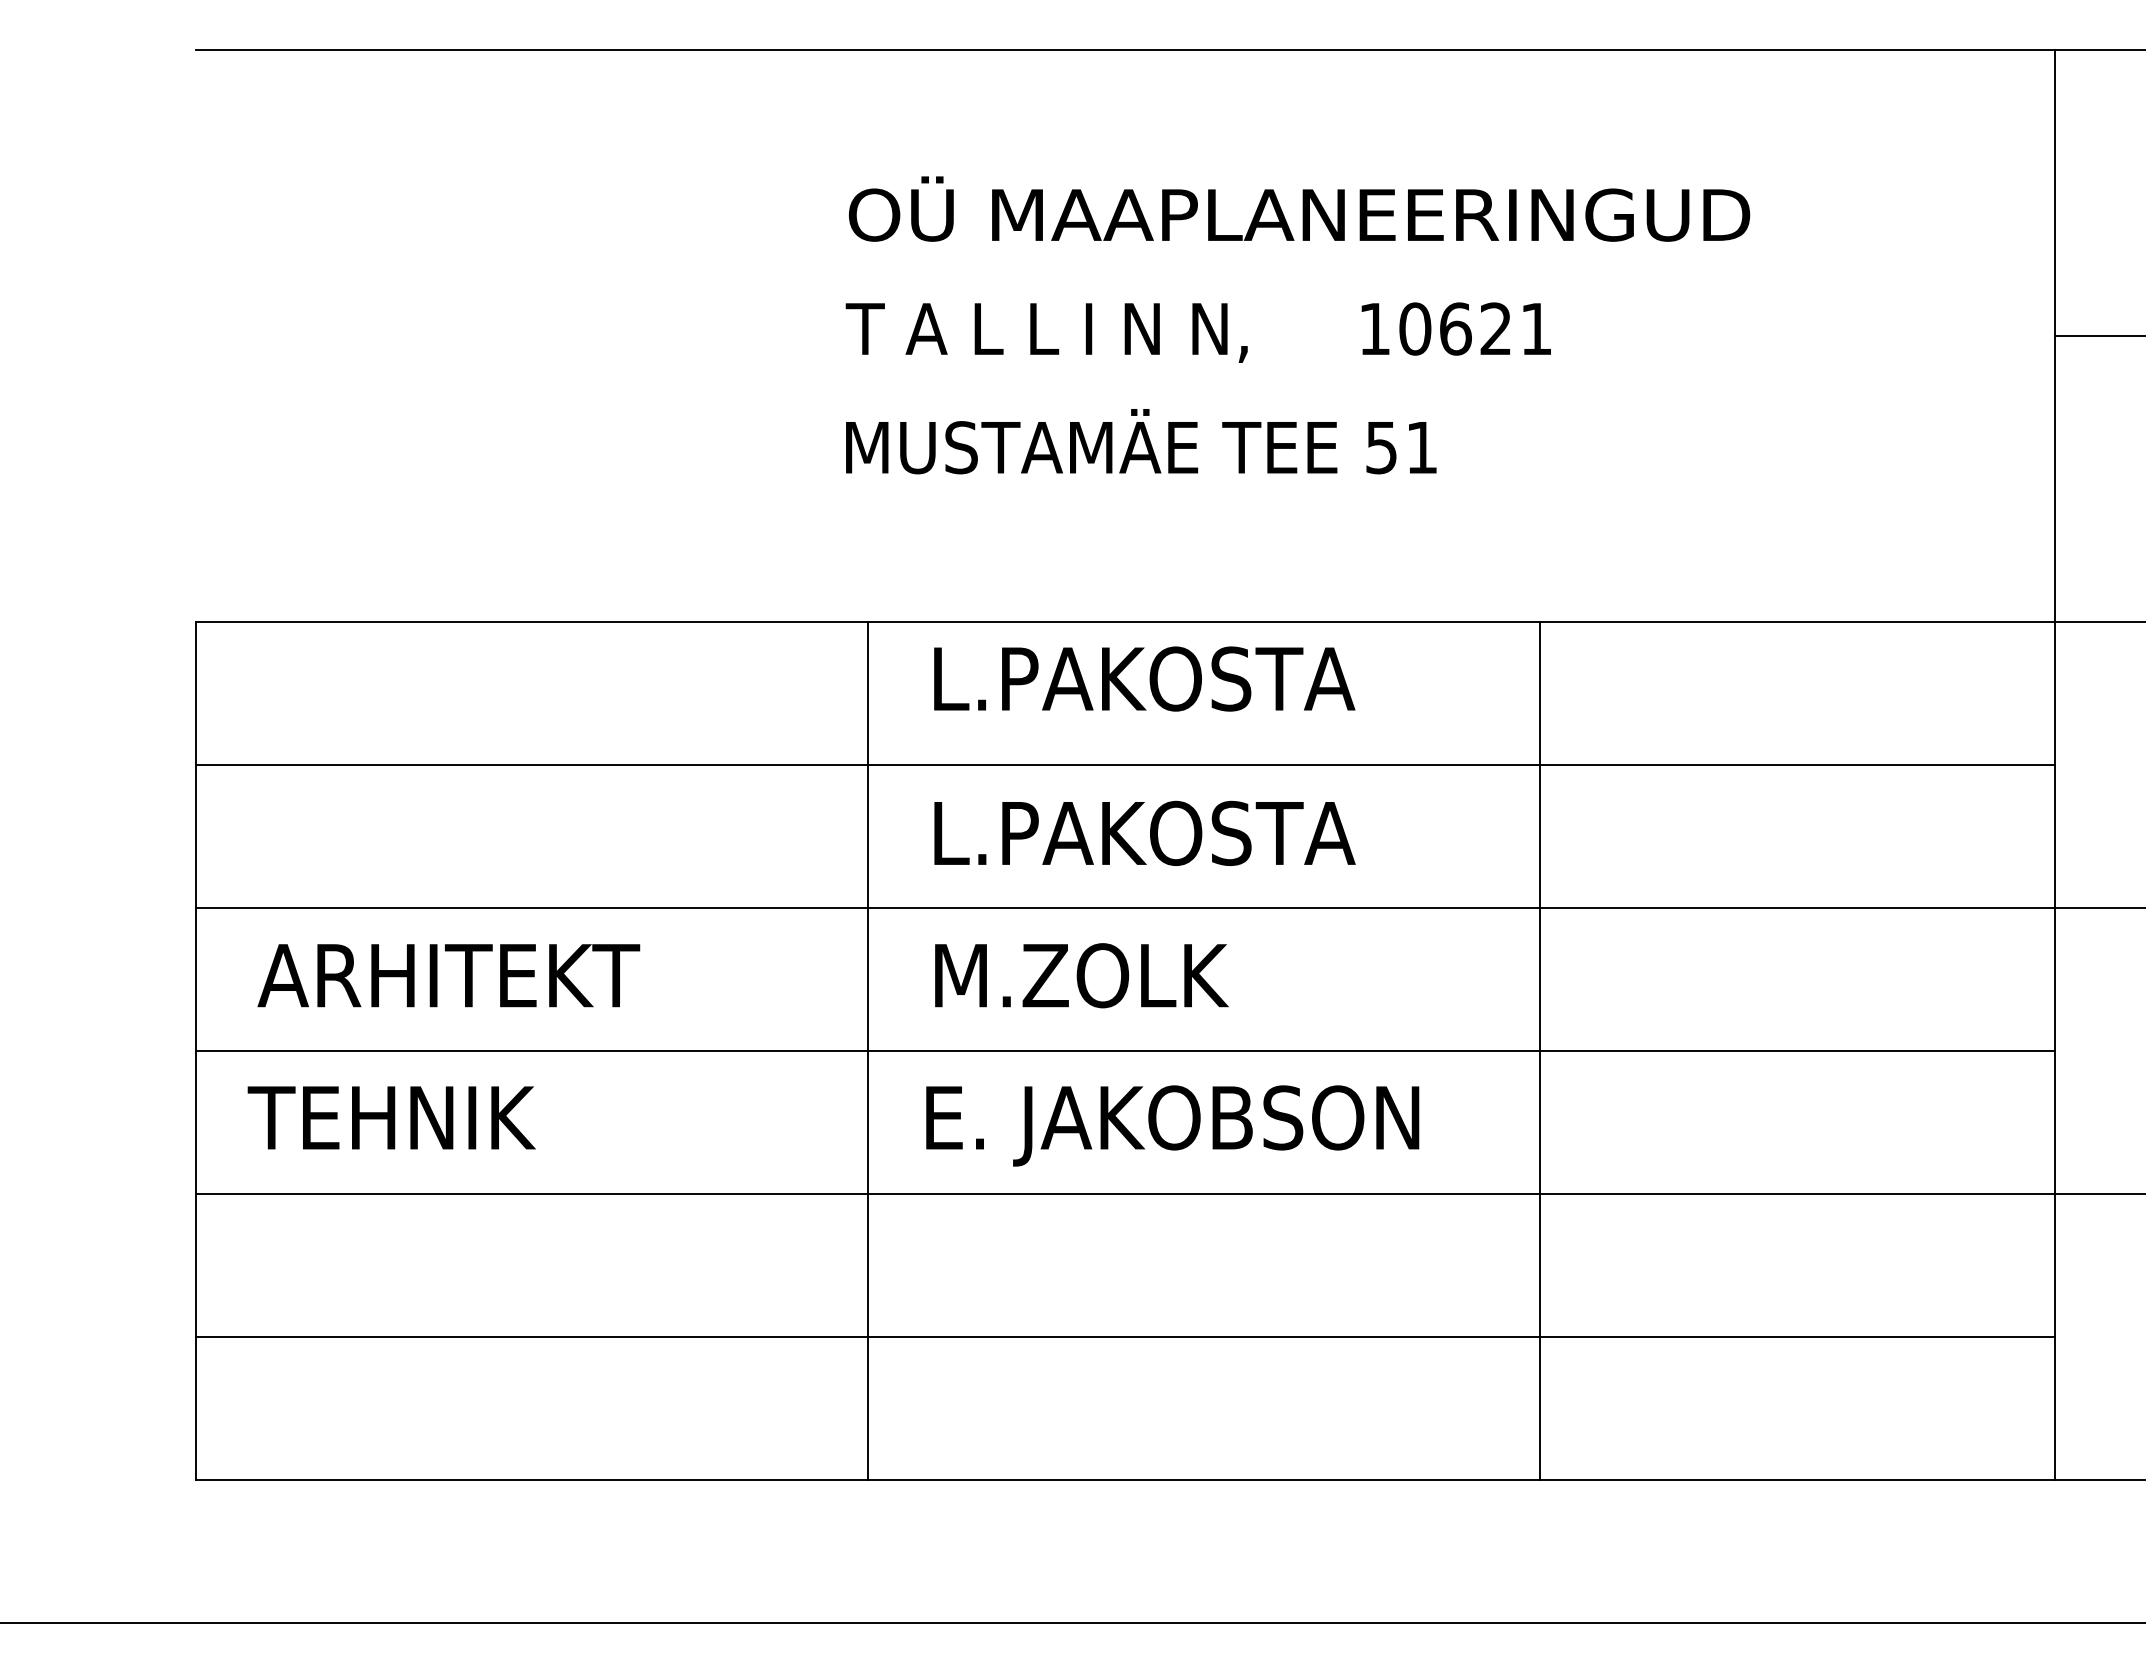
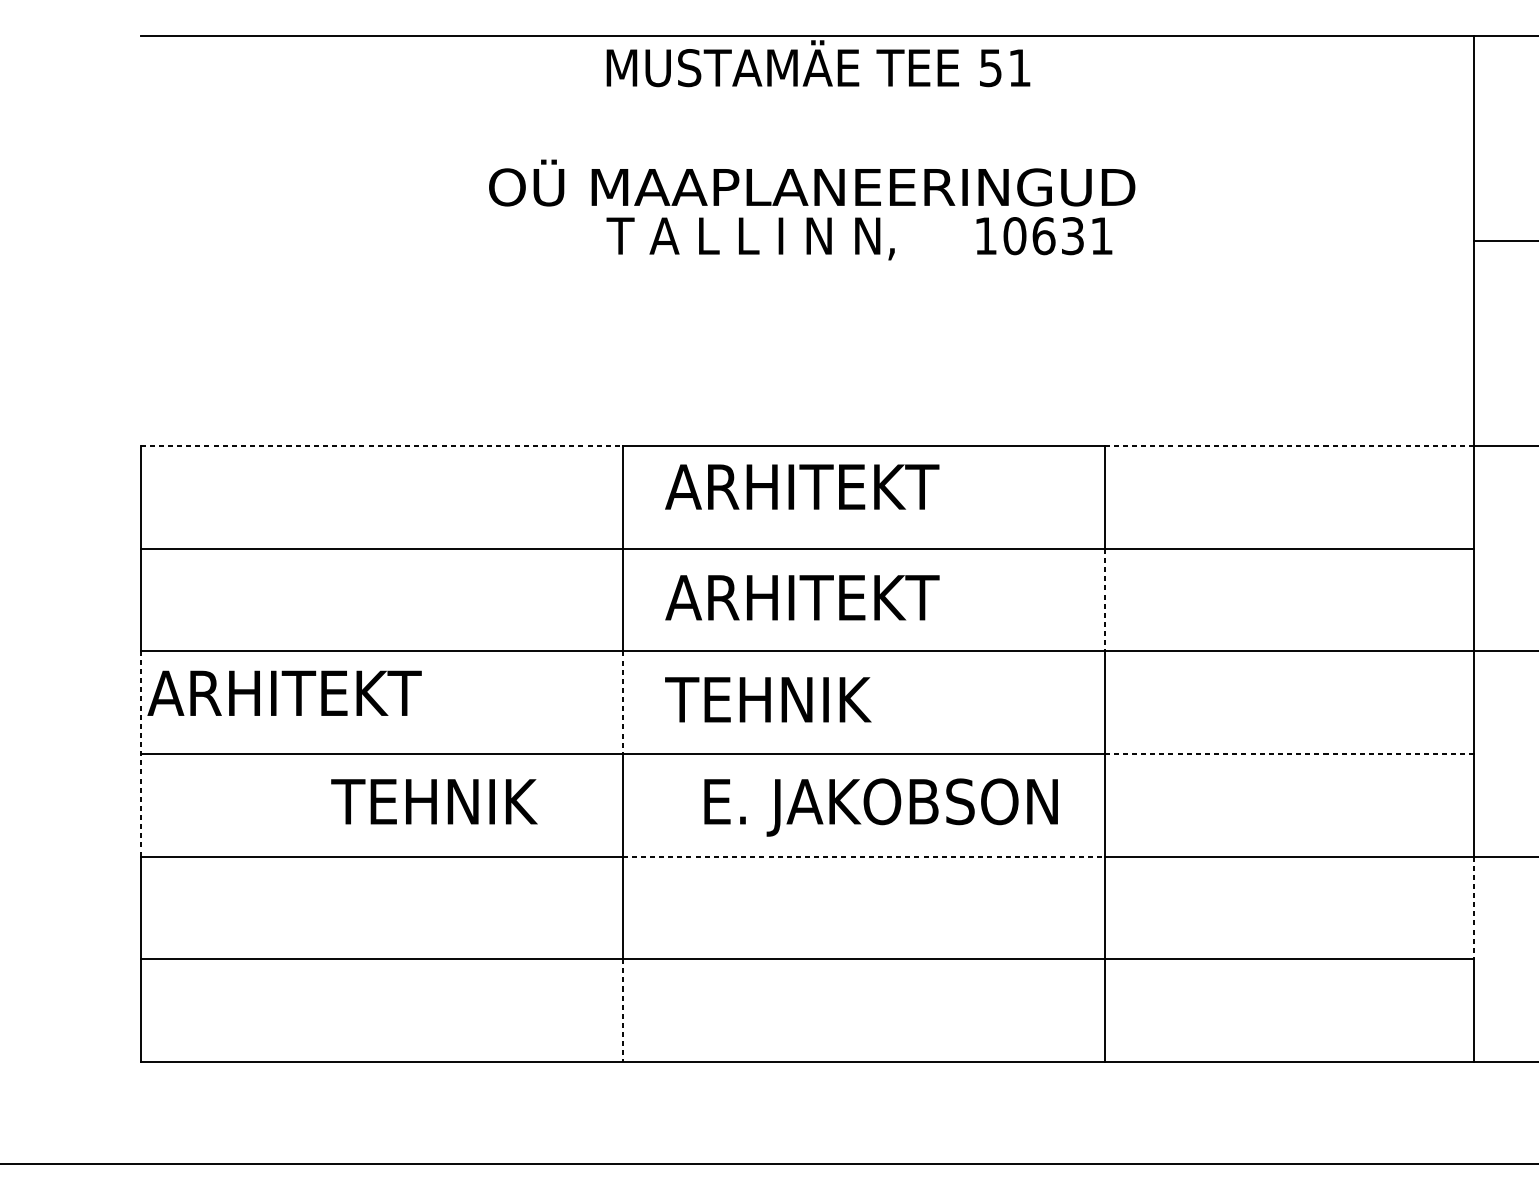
text: (1299, 208) -> (812, 182), moved
text: (1495, 328) -> (1072, 235), 10621 -> 10631
text: (1141, 441) -> (818, 63), moved
line: (532, 622) -> (381, 446), solid -> dashed
line: (1798, 622) -> (1289, 446), solid -> dashed
text: (1141, 678) -> (818, 486), L.PAKOSTA -> ARHITEKT
text: (1141, 833) -> (818, 597), L.PAKOSTA -> ARHITEKT
line: (1540, 836) -> (1104, 600), solid -> dashed
text: (448, 975) -> (284, 693), moved
text: (1077, 975) -> (772, 699), M.ZOLK -> TEHNIK
line: (868, 979) -> (622, 702), solid -> dashed
line: (195, 1050) -> (140, 753), solid -> dashed
line: (1798, 1051) -> (1289, 754), solid -> dashed
text: (391, 1117) -> (434, 801), moved
text: (1172, 1125) -> (881, 807), moved
line: (1204, 1194) -> (863, 856), solid -> dashed
line: (2055, 1265) -> (1474, 907), solid -> dashed
line: (868, 1408) -> (622, 1010), solid -> dashed

